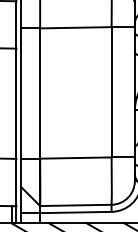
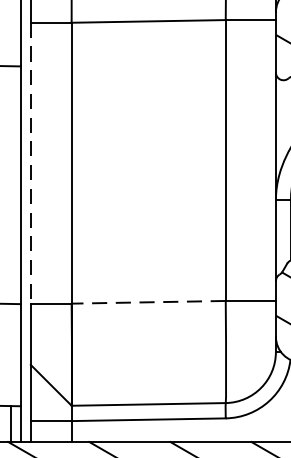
line: (21, 94) -> (31, 165), solid -> dashed
line: (75, 158) -> (147, 303), solid -> dashed

